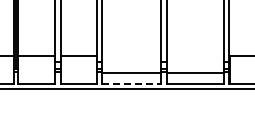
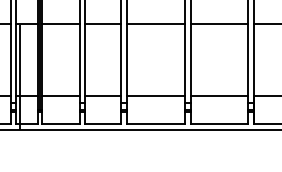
line: (131, 72) -> (155, 96), moved
line: (195, 72) -> (219, 96), moved
line: (132, 83) -> (156, 124), dashed -> solid

